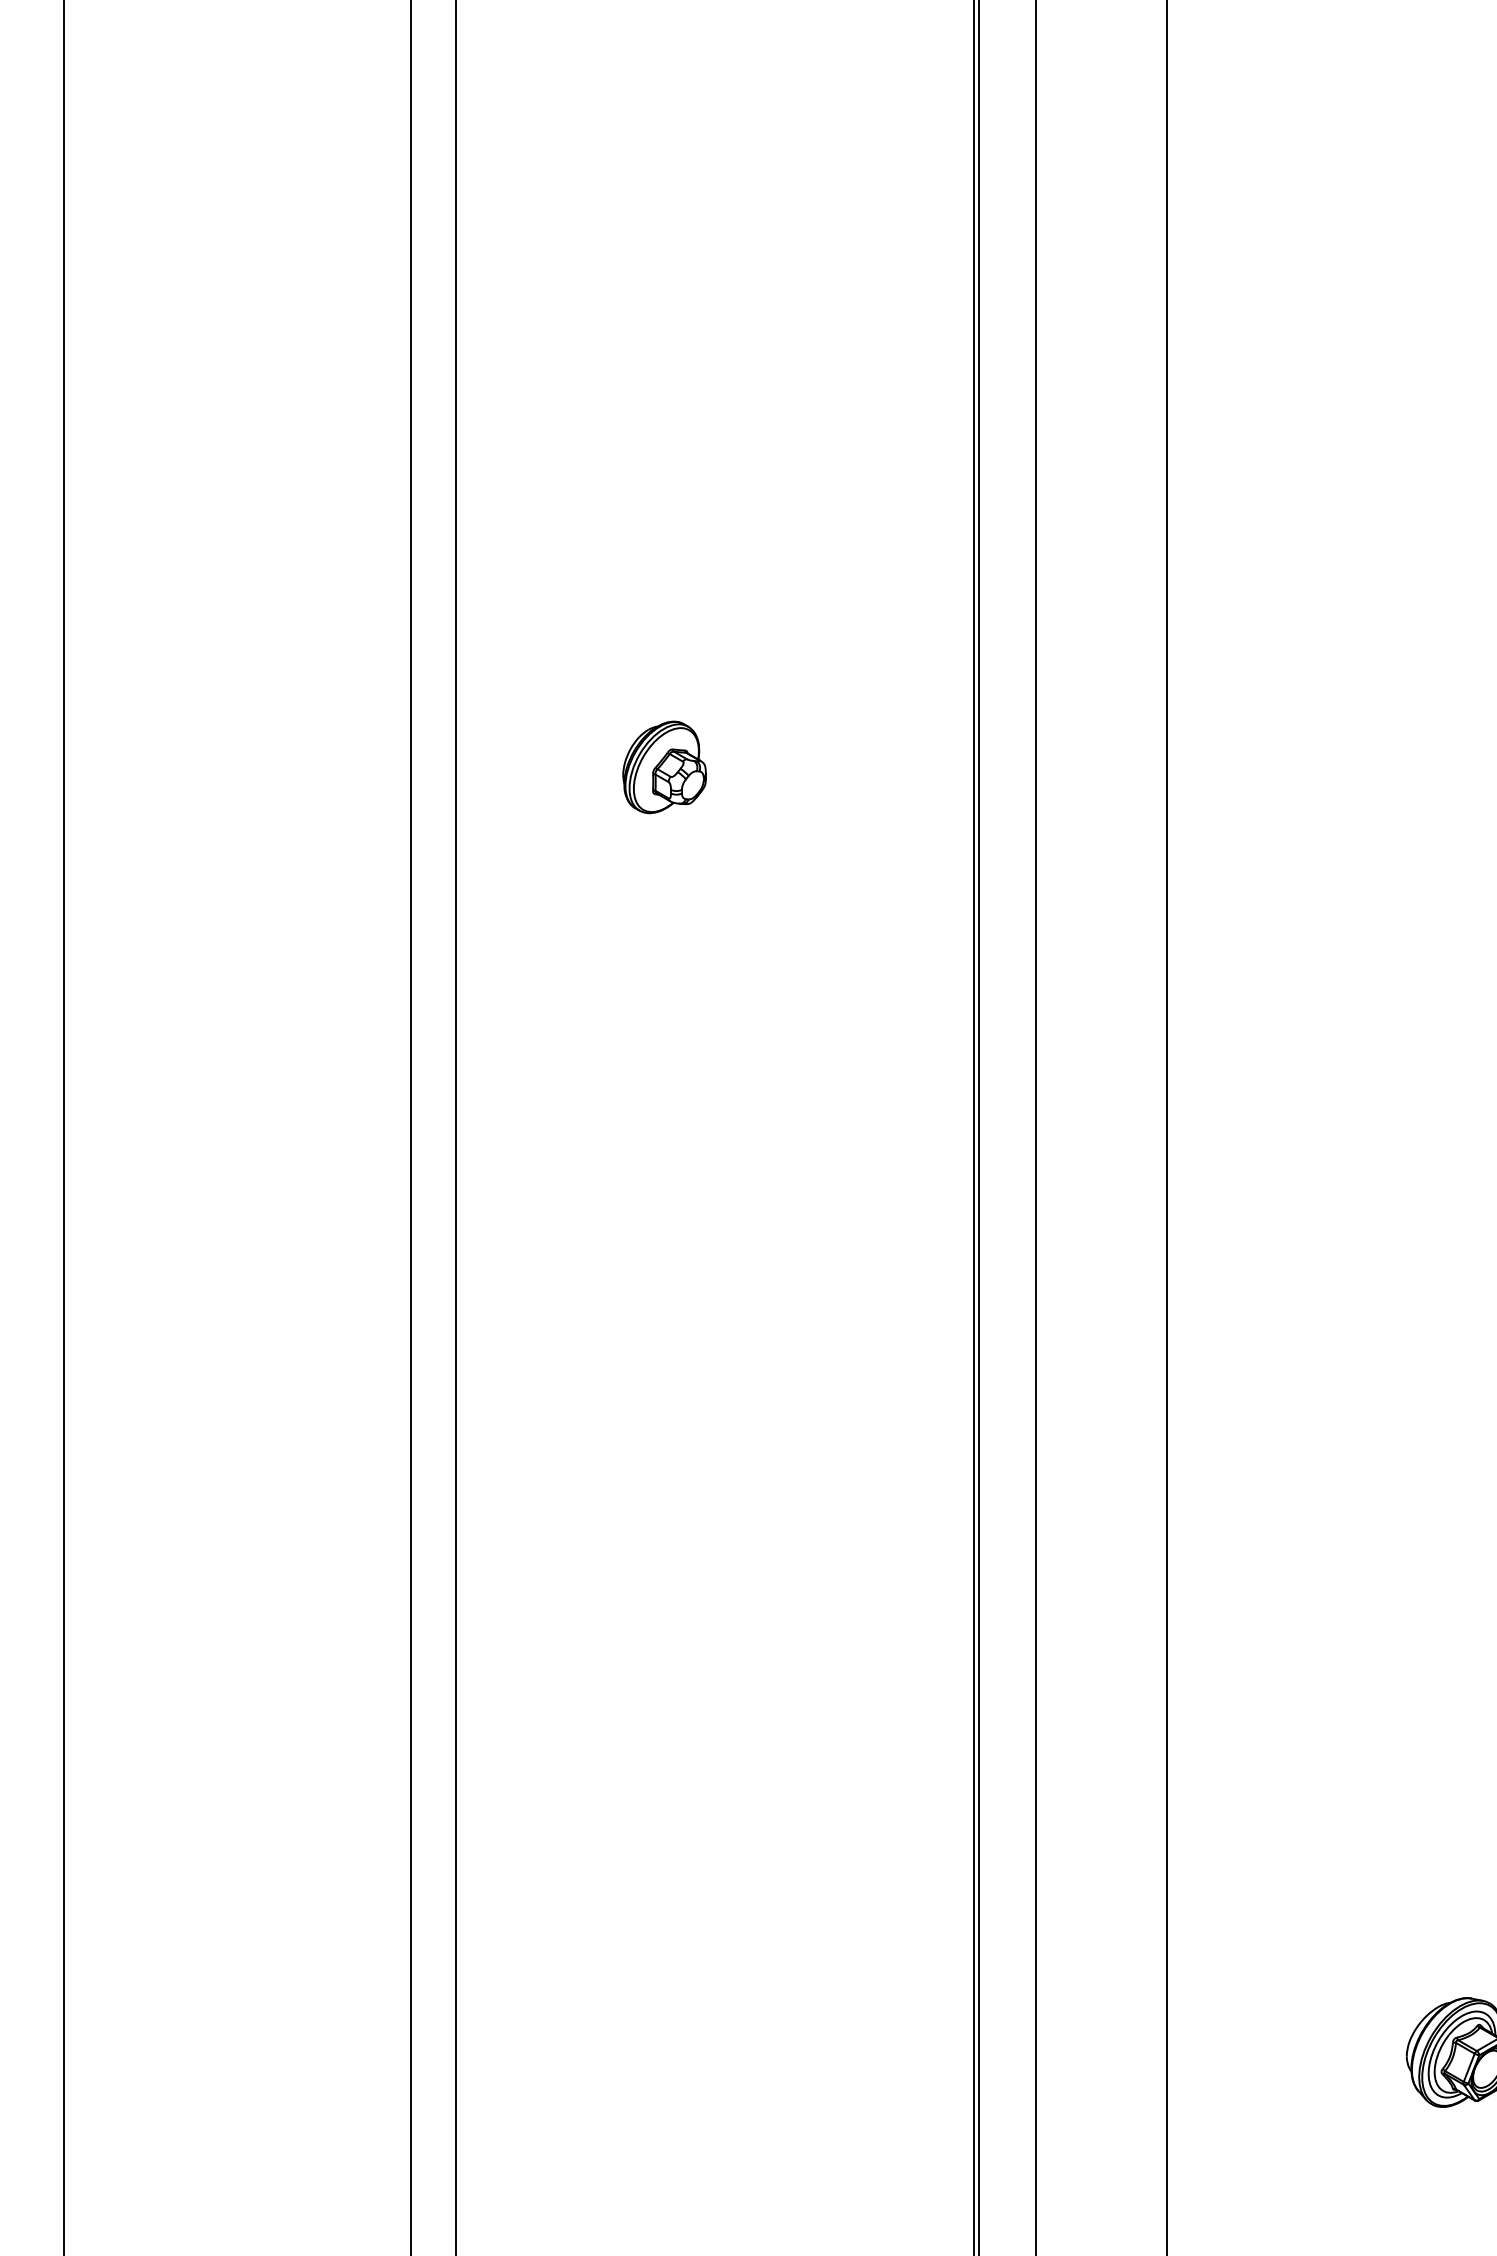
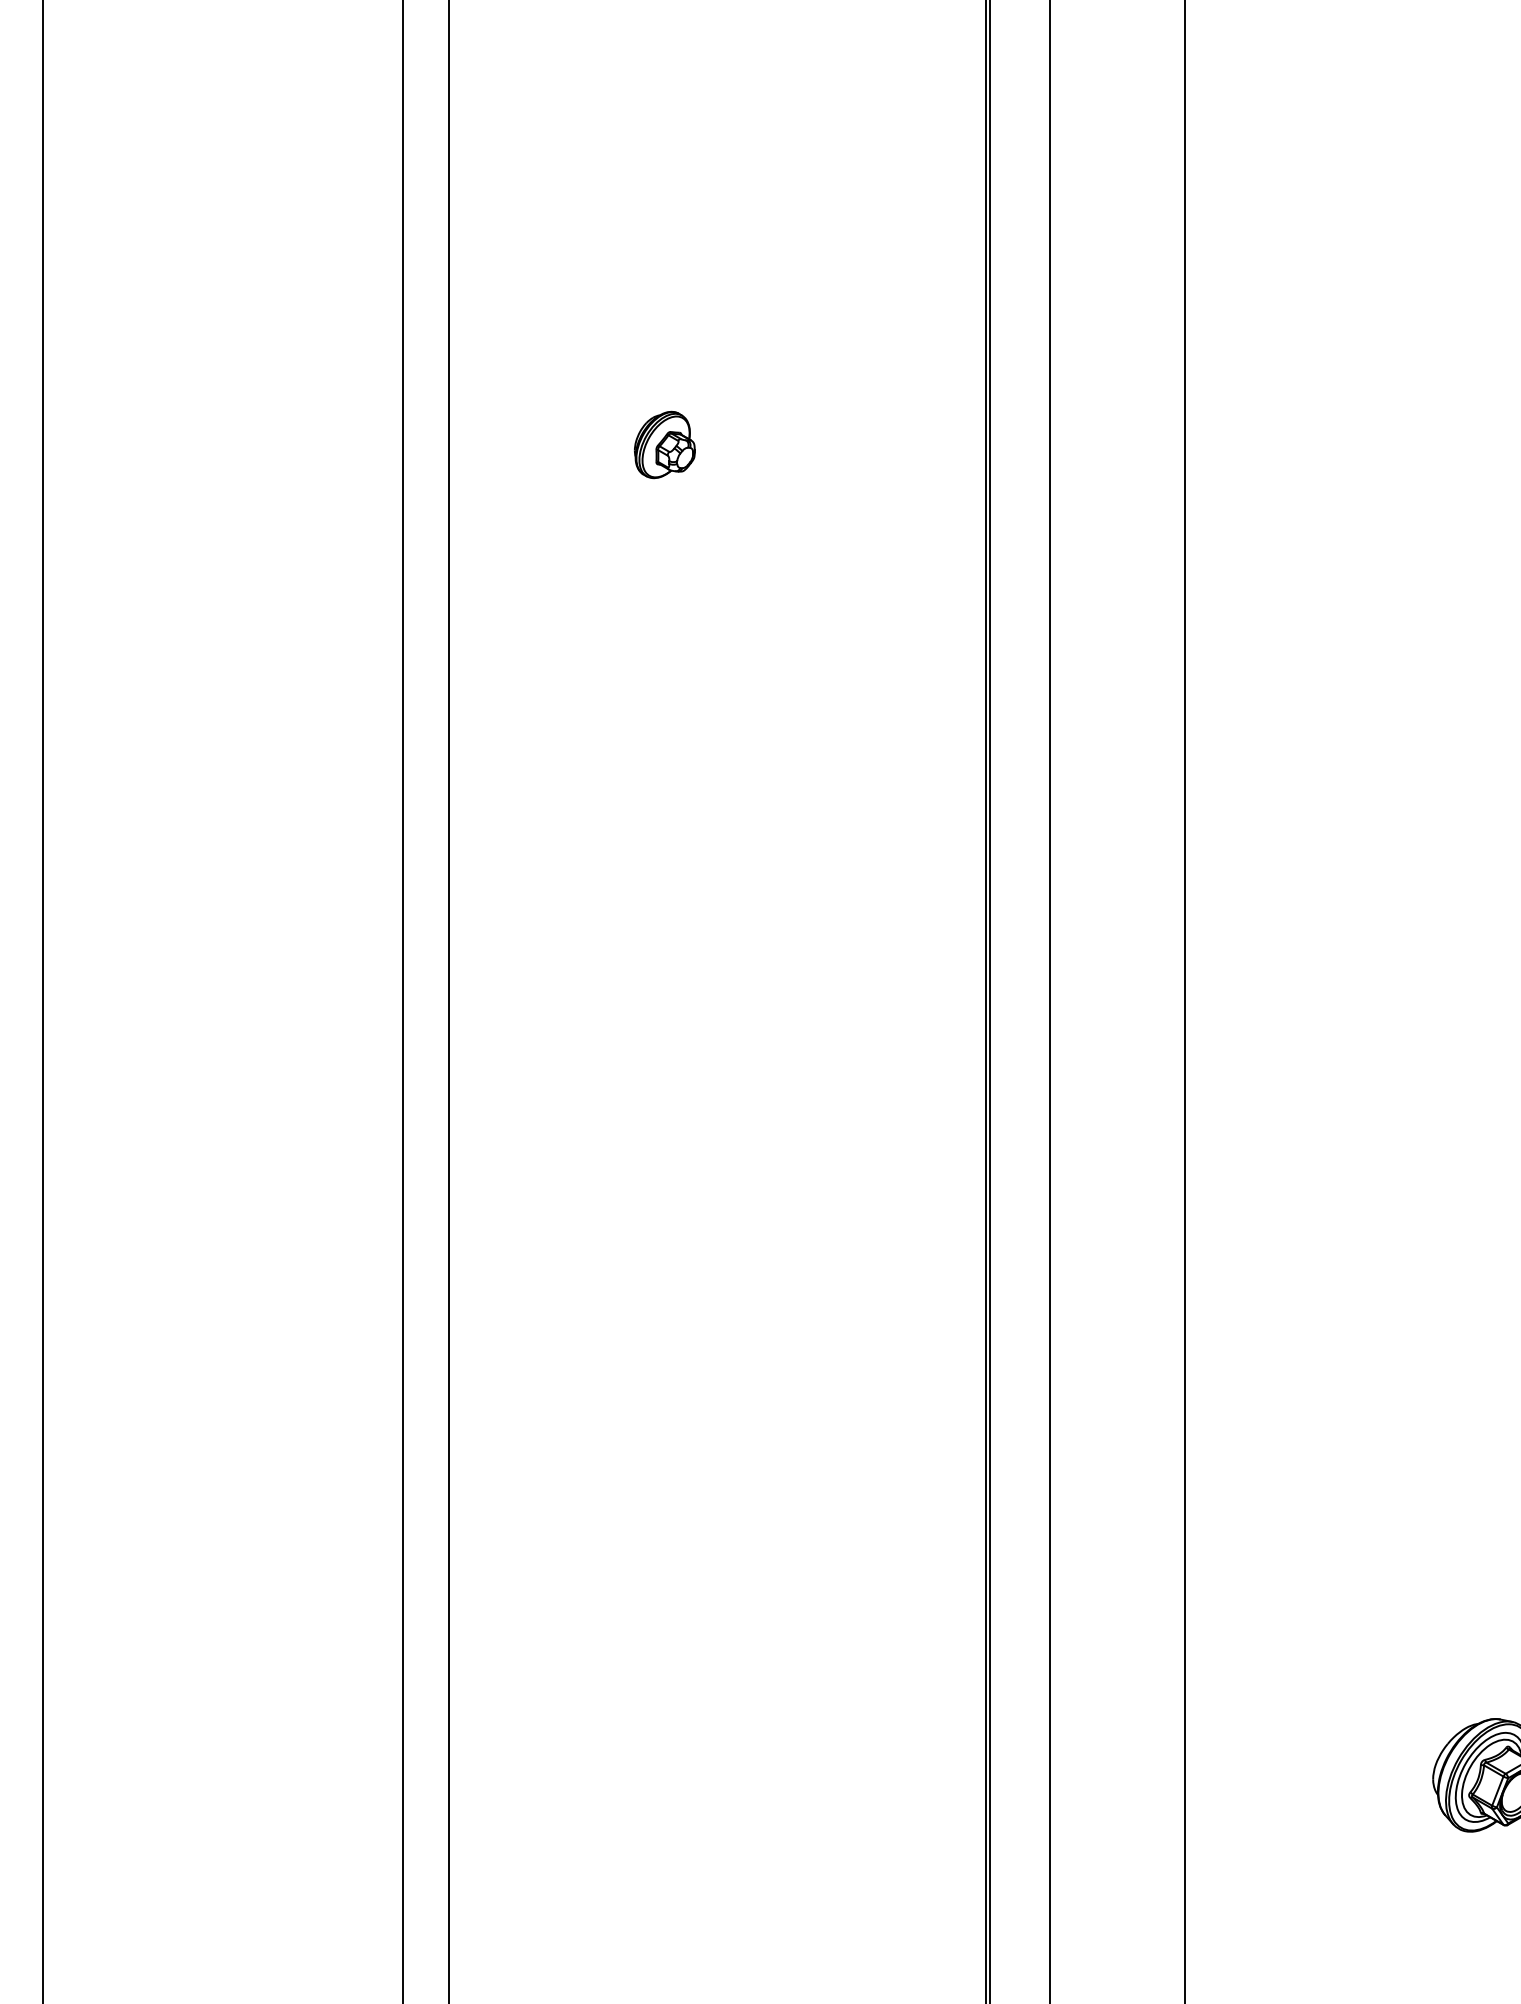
part: (664, 767) -> (664, 445), size x0.7

